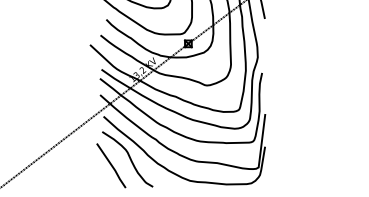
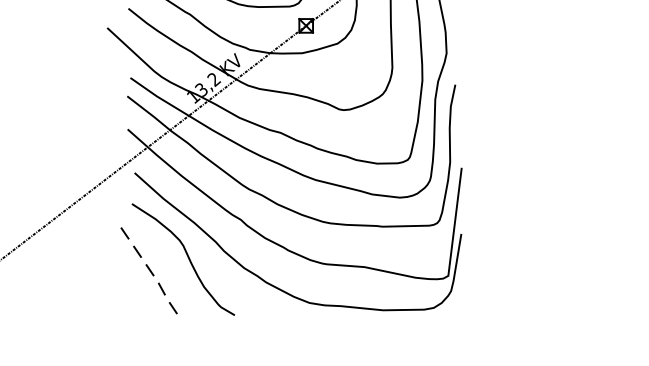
line: (112, 166) -> (152, 273), solid -> dashed

